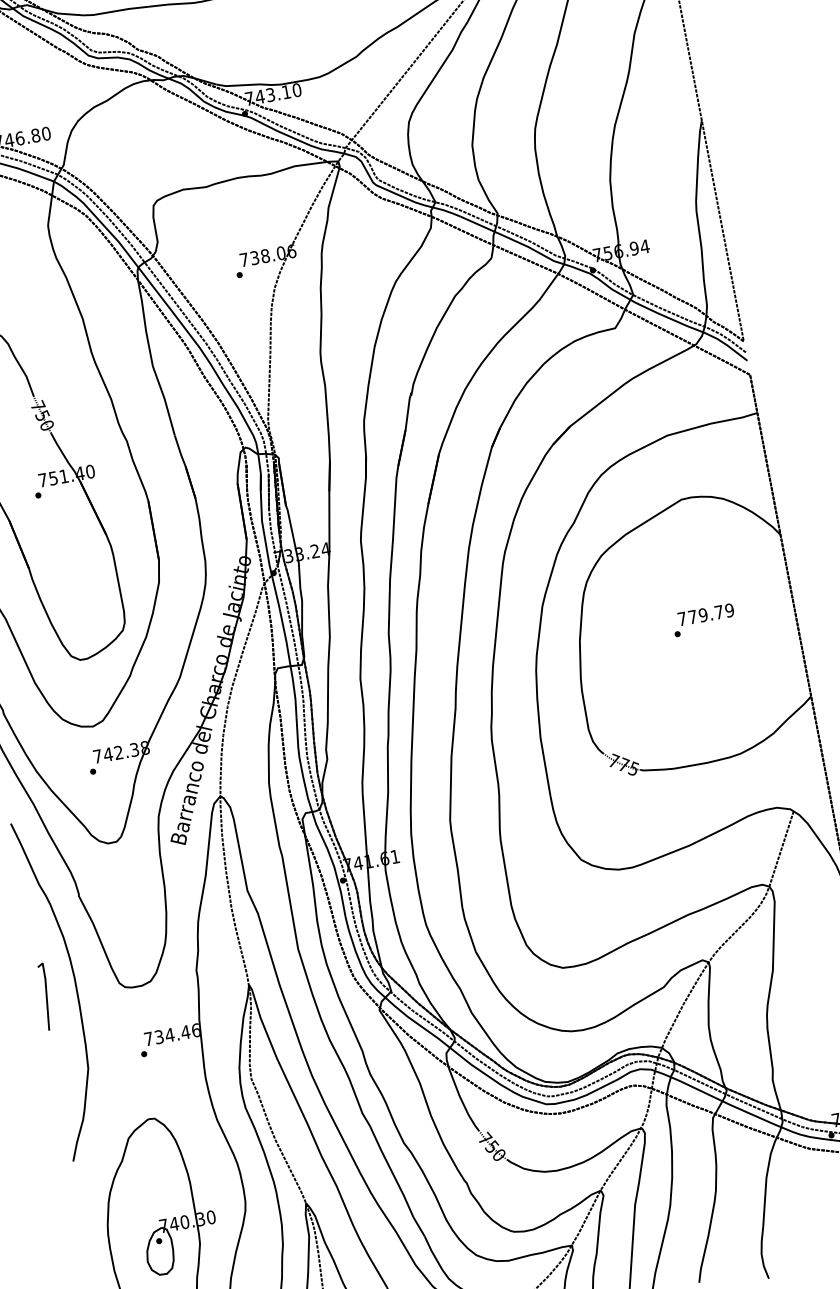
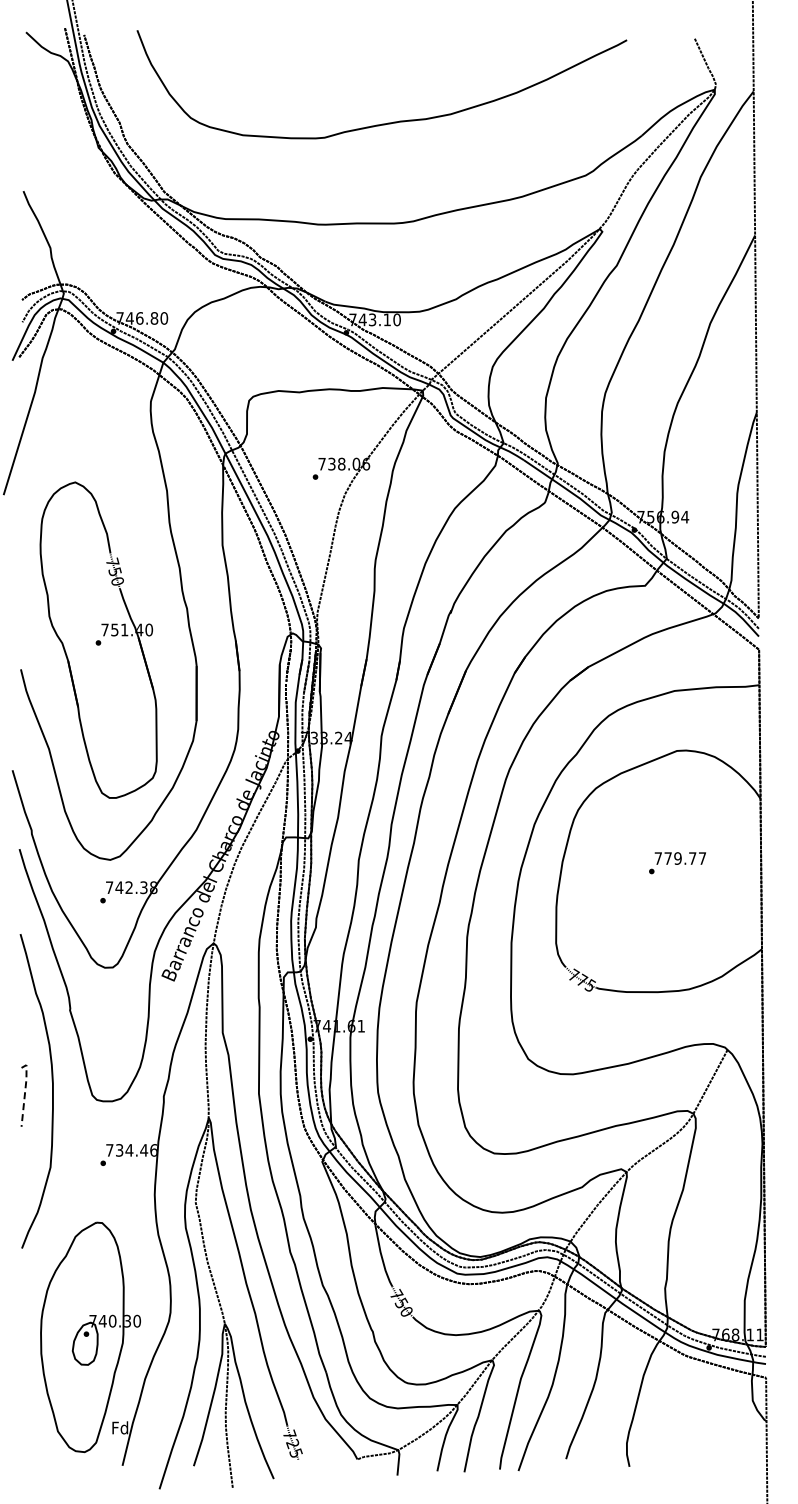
text: (729, 610) -> (702, 858), 779.79 -> 779.77
line: (46, 993) -> (25, 1092), solid -> dashed

